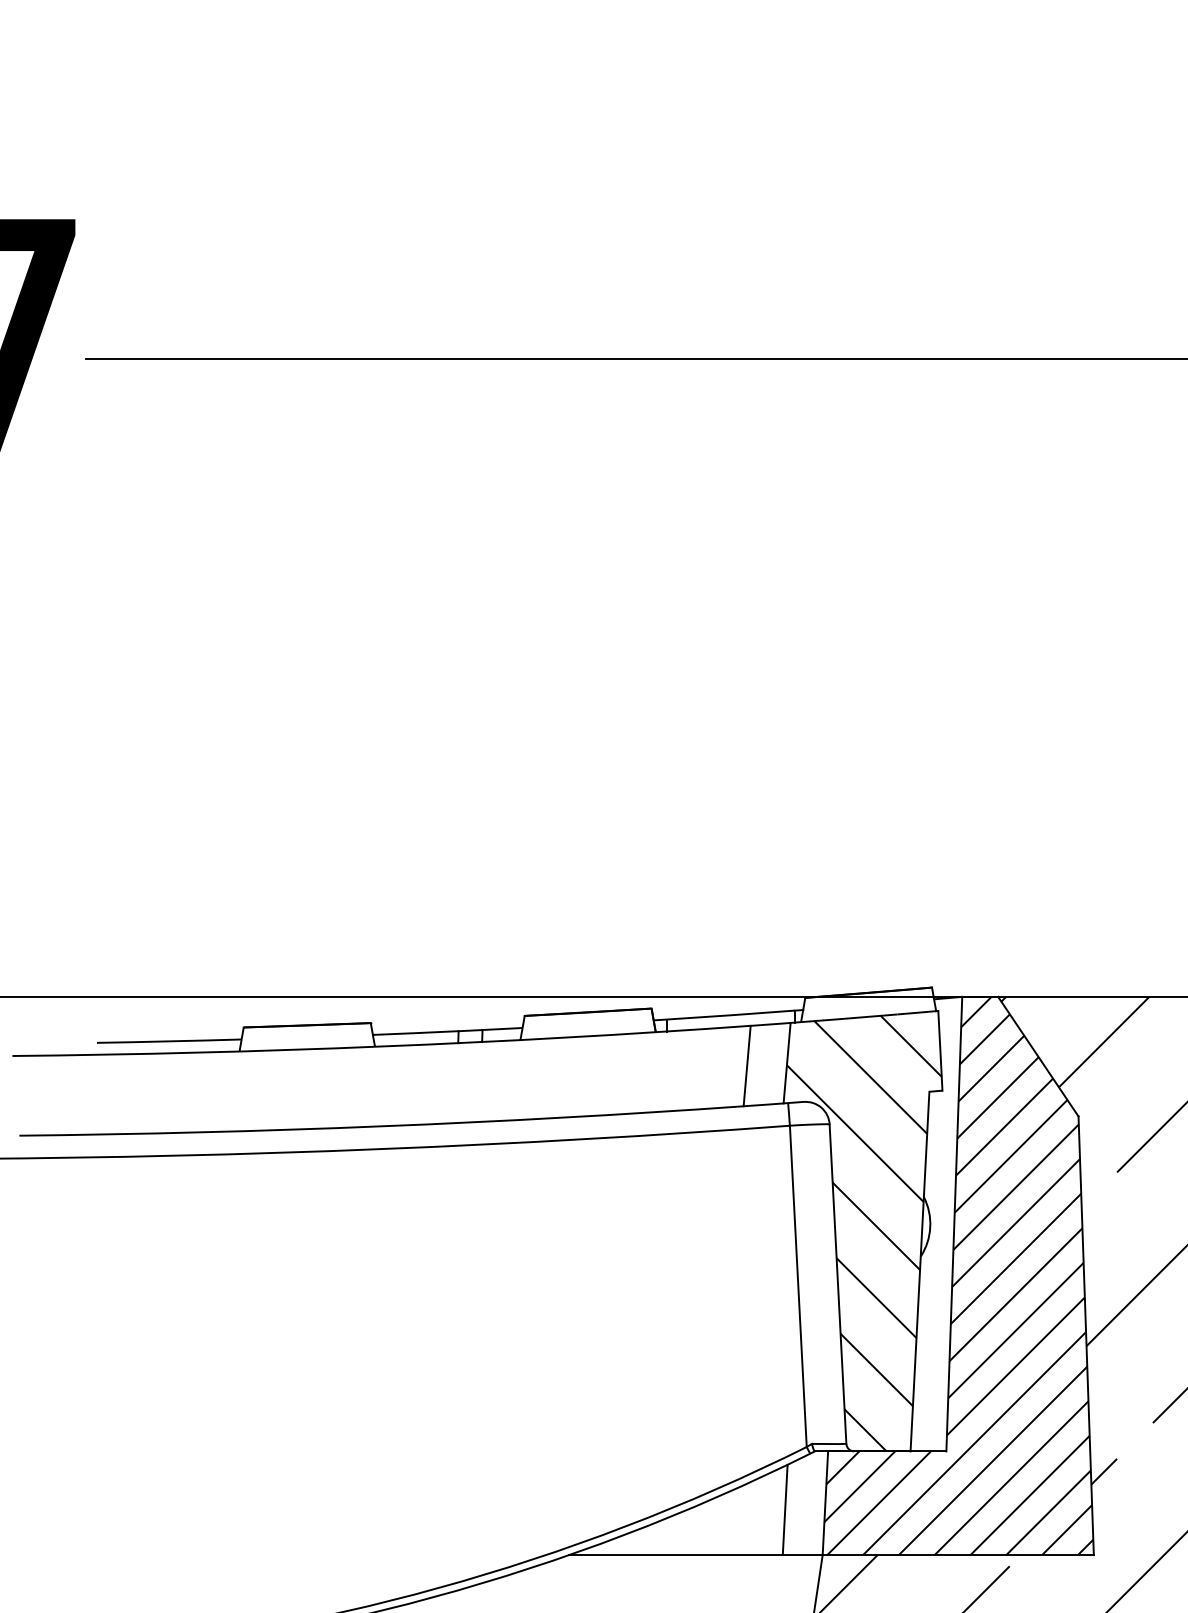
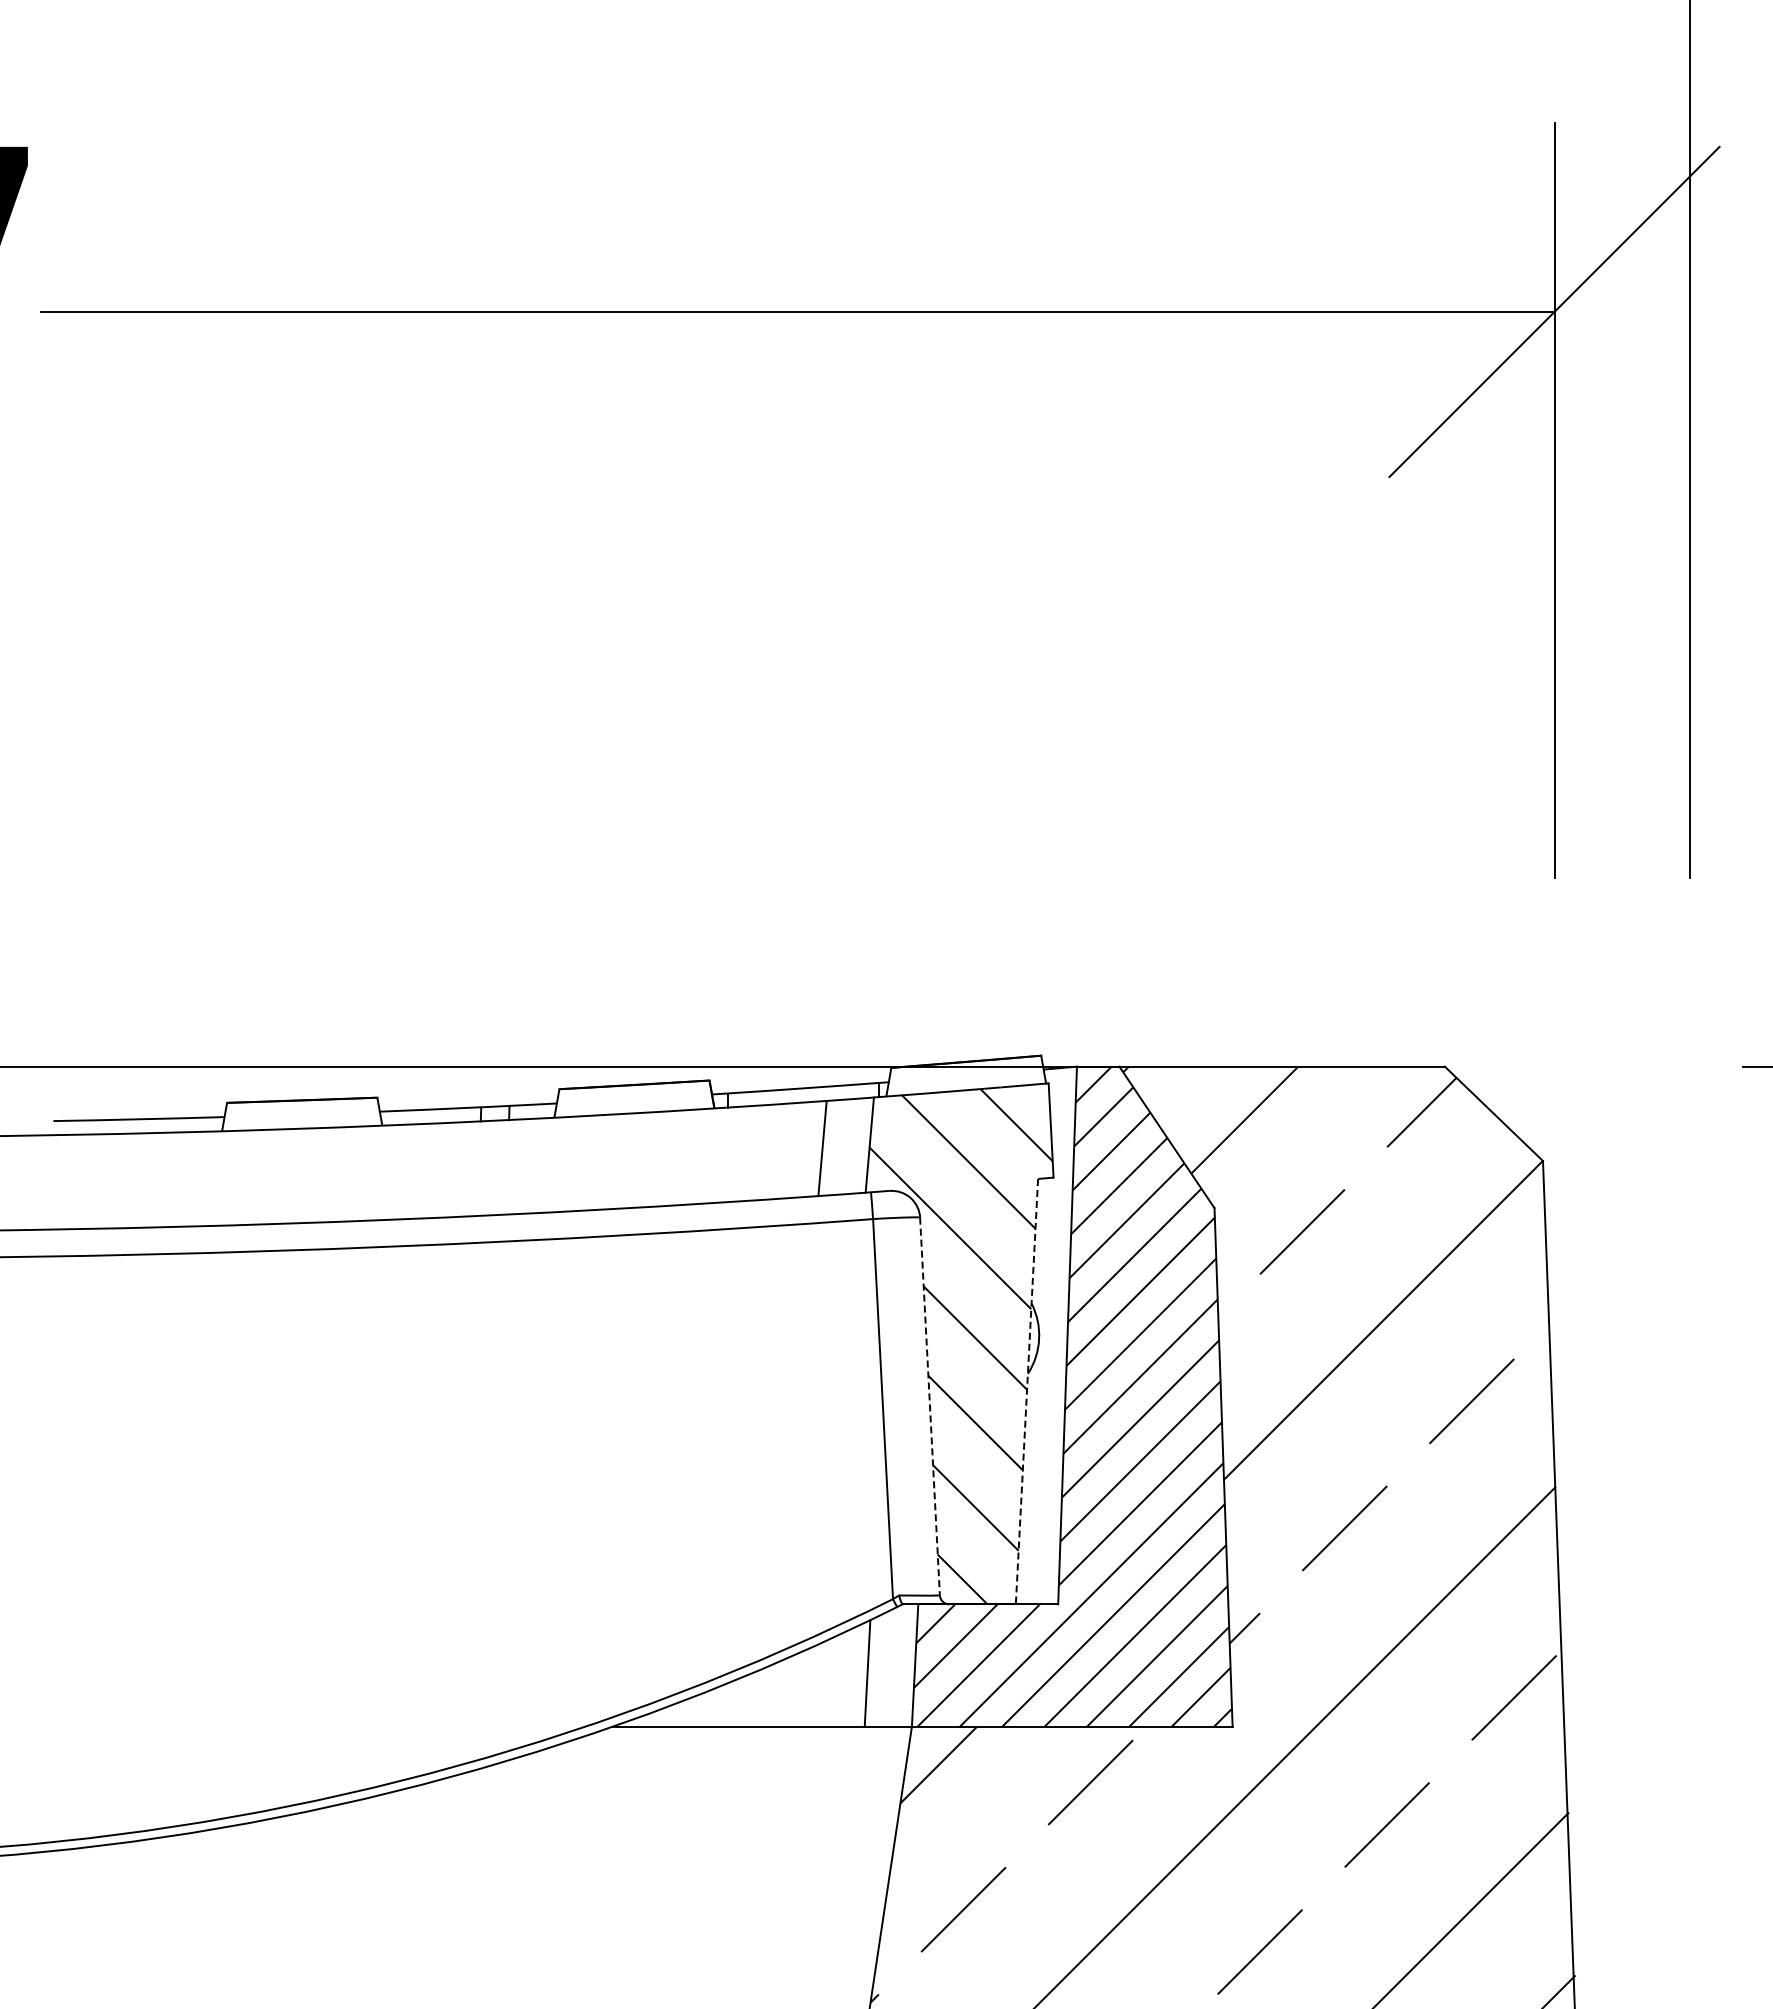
line: (919, 1271) -> (1026, 1391), solid -> dashed
line: (838, 1285) -> (930, 1407), solid -> dashed

